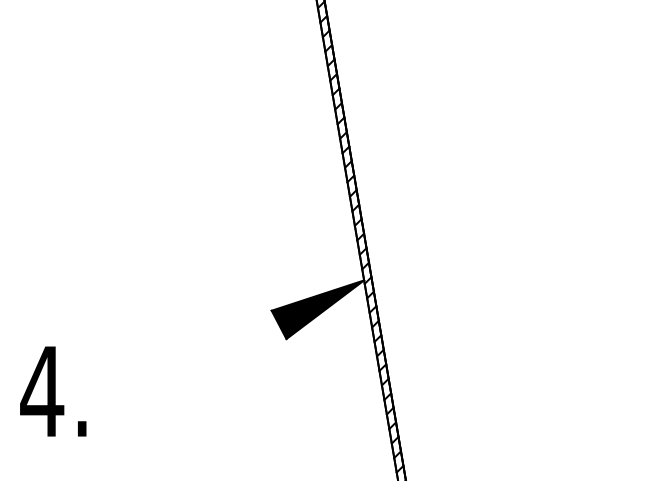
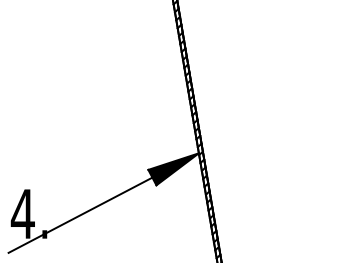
line: (147, 392) -> (80, 214), added

